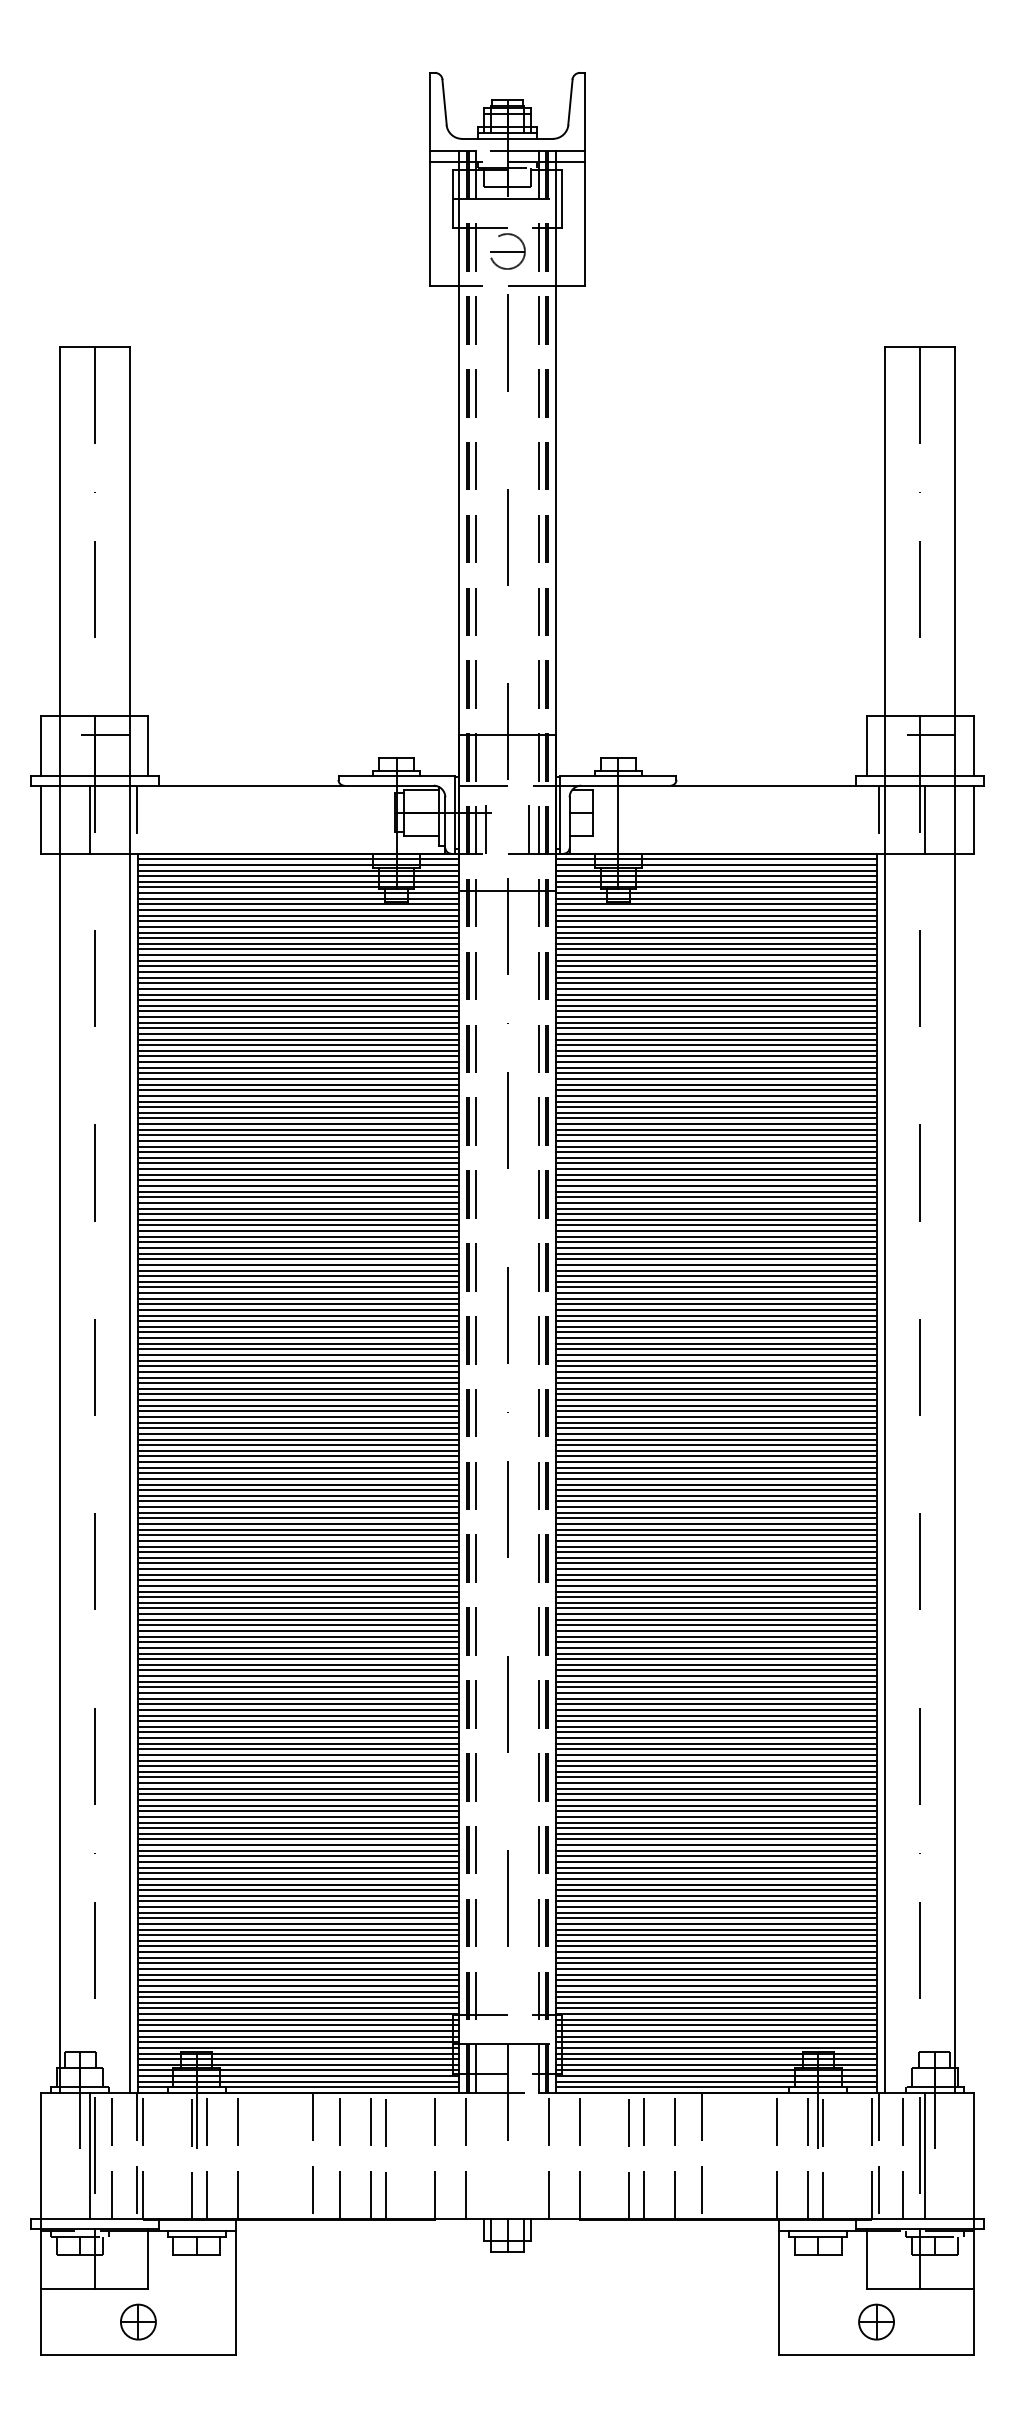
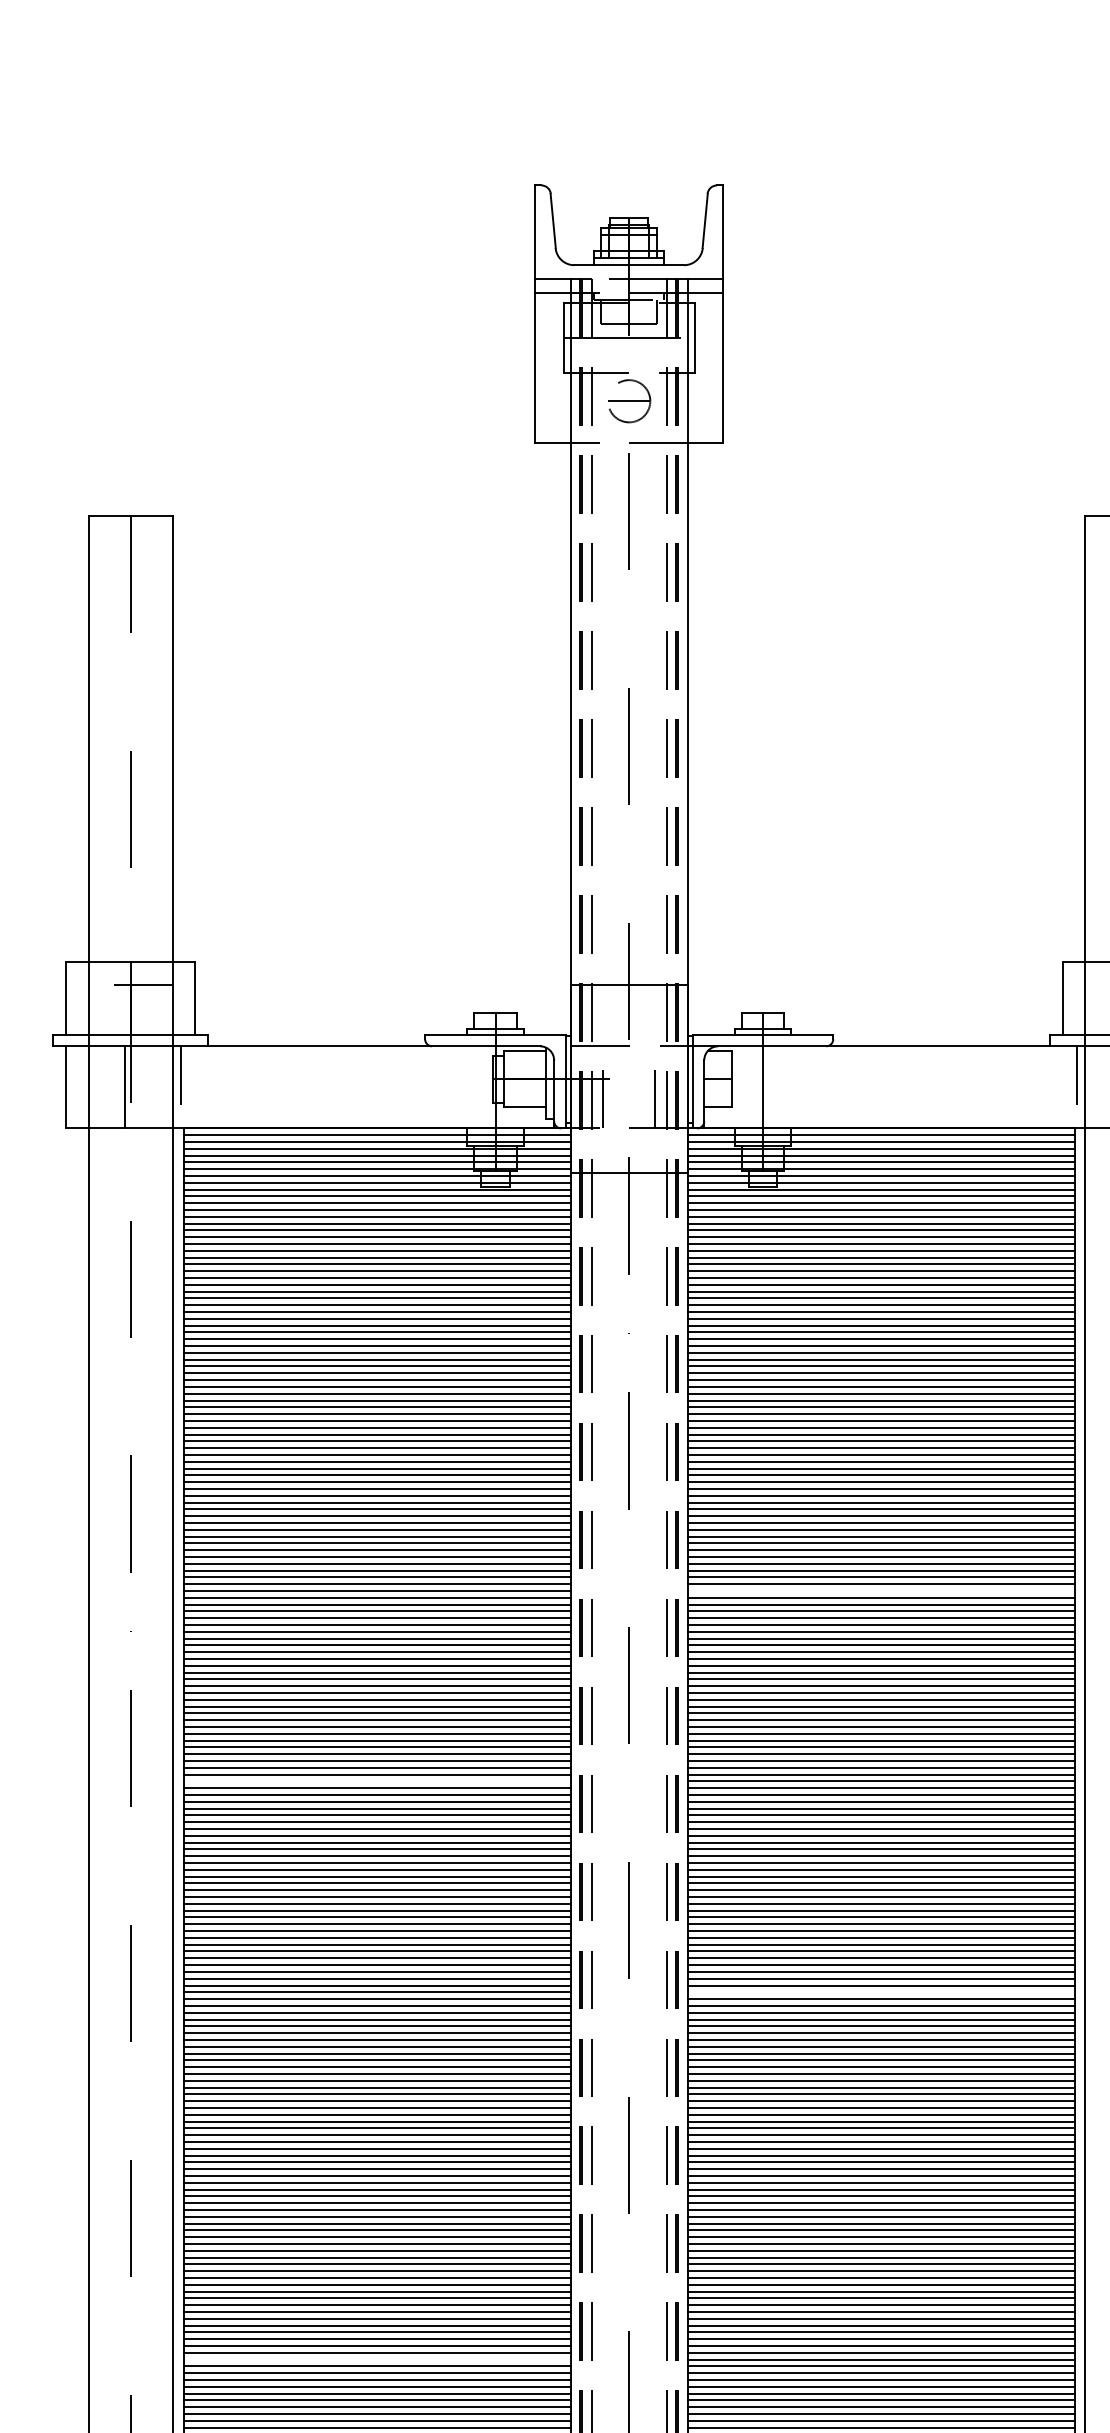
line: (716, 1236) -> (881, 1590), removed
line: (298, 1394) -> (376, 1781), removed
line: (716, 1569) -> (881, 1992), removed
line: (298, 1873) -> (376, 2359), removed

